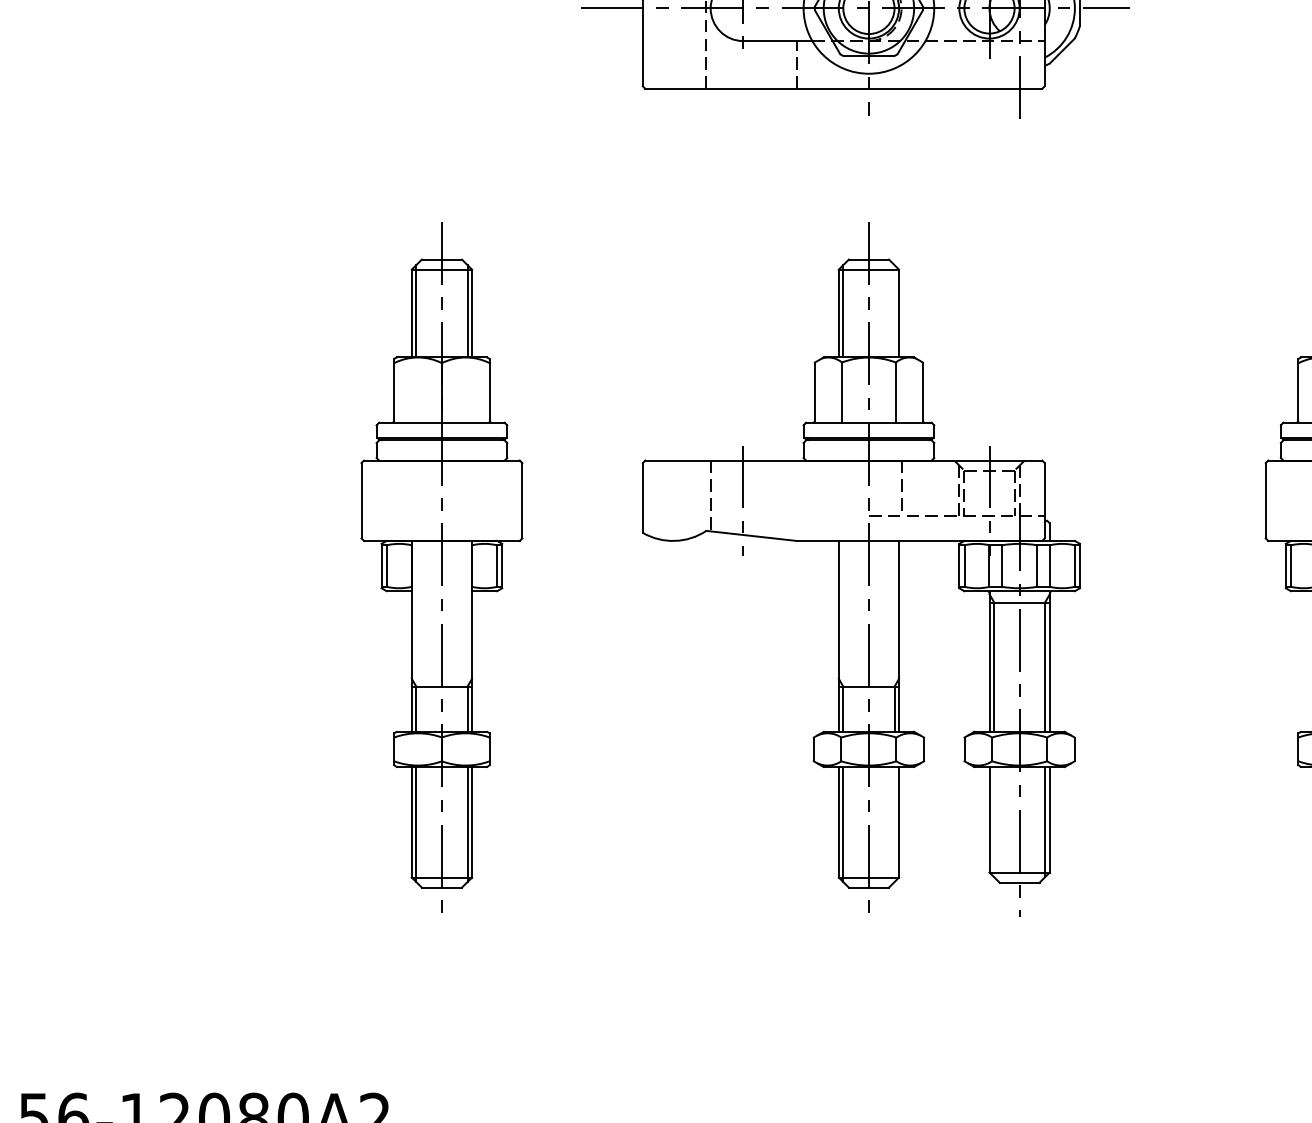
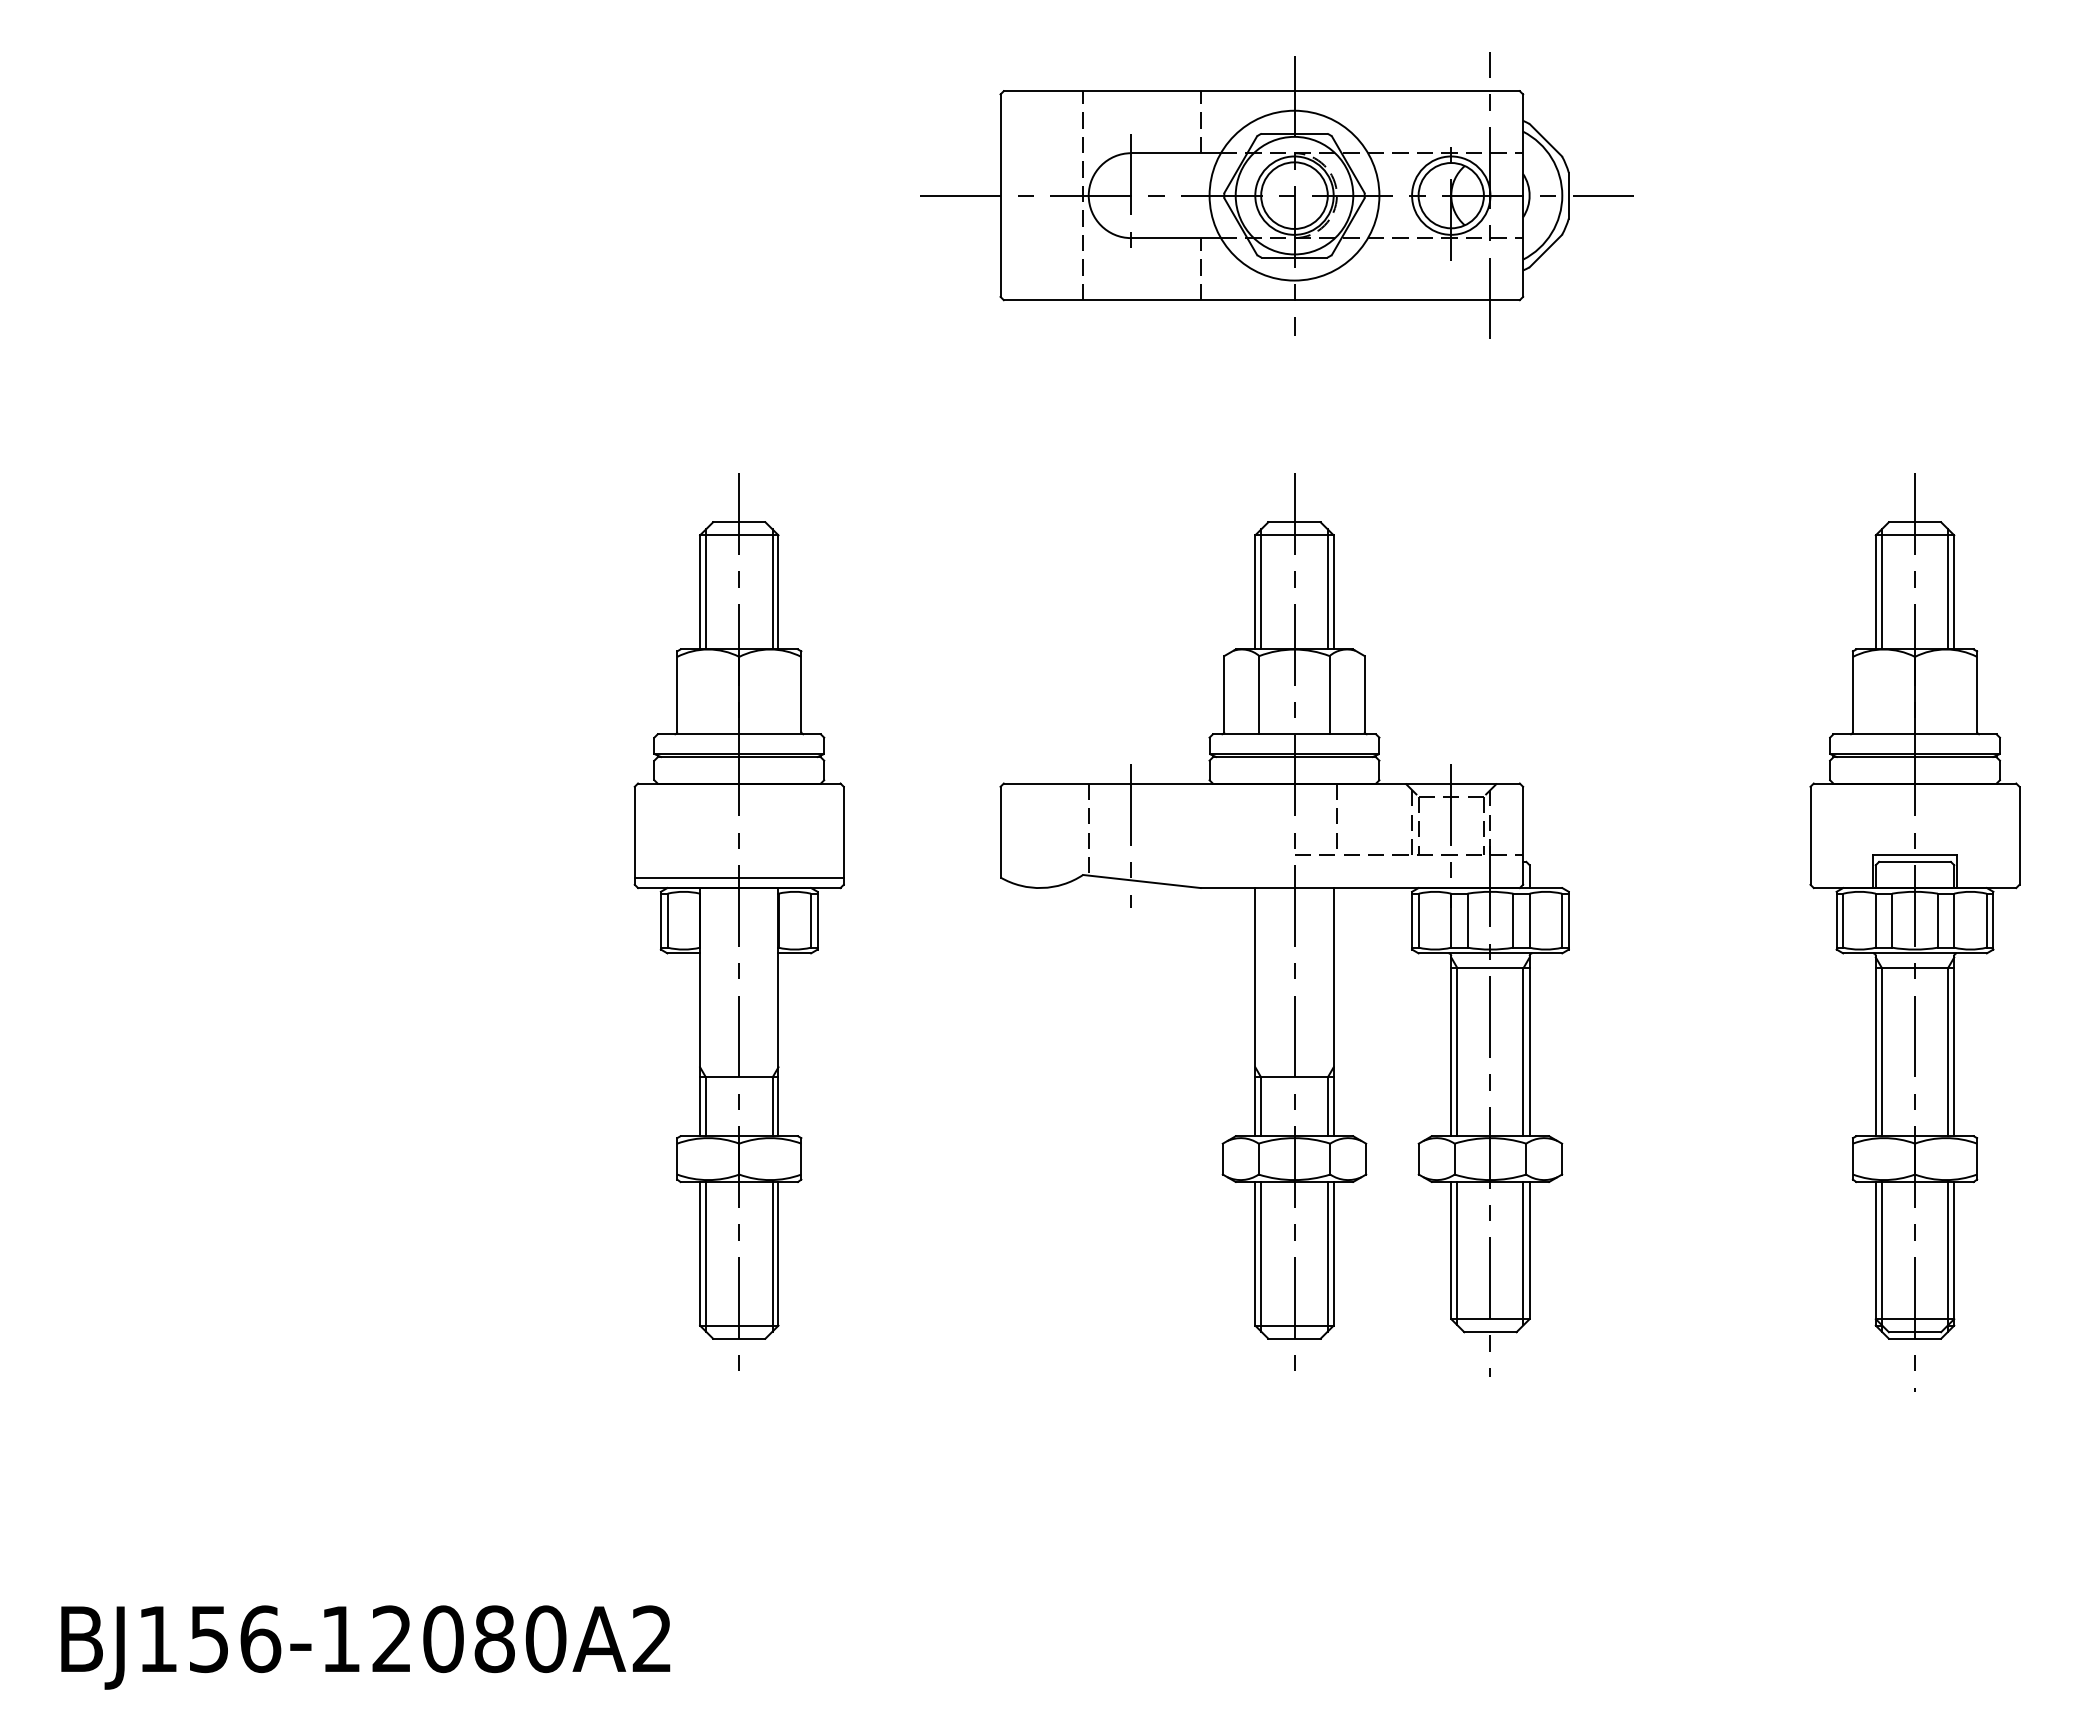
line: (894, 311) -> (1327, 589), added
line: (441, 532) -> (738, 877), added
line: (994, 822) -> (1457, 1253), added
line: (894, 824) -> (1327, 1256), added

